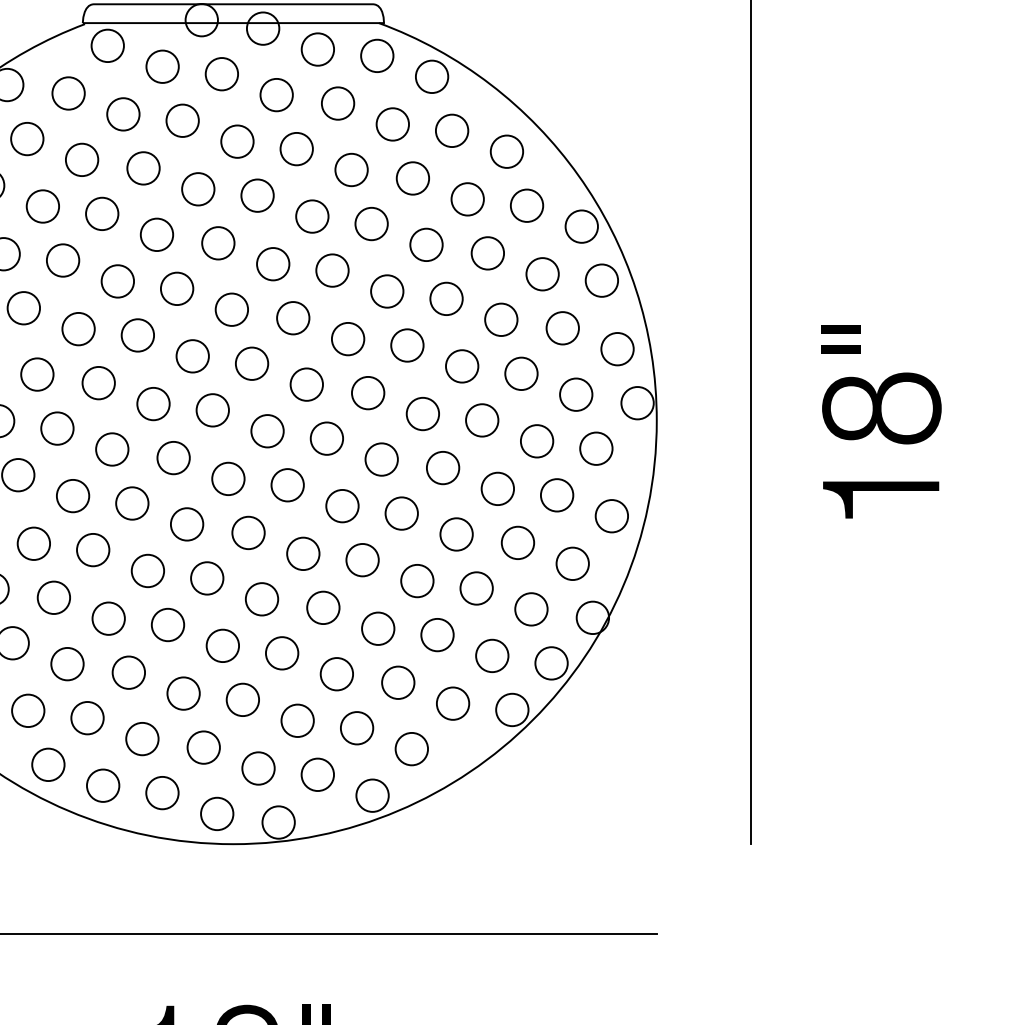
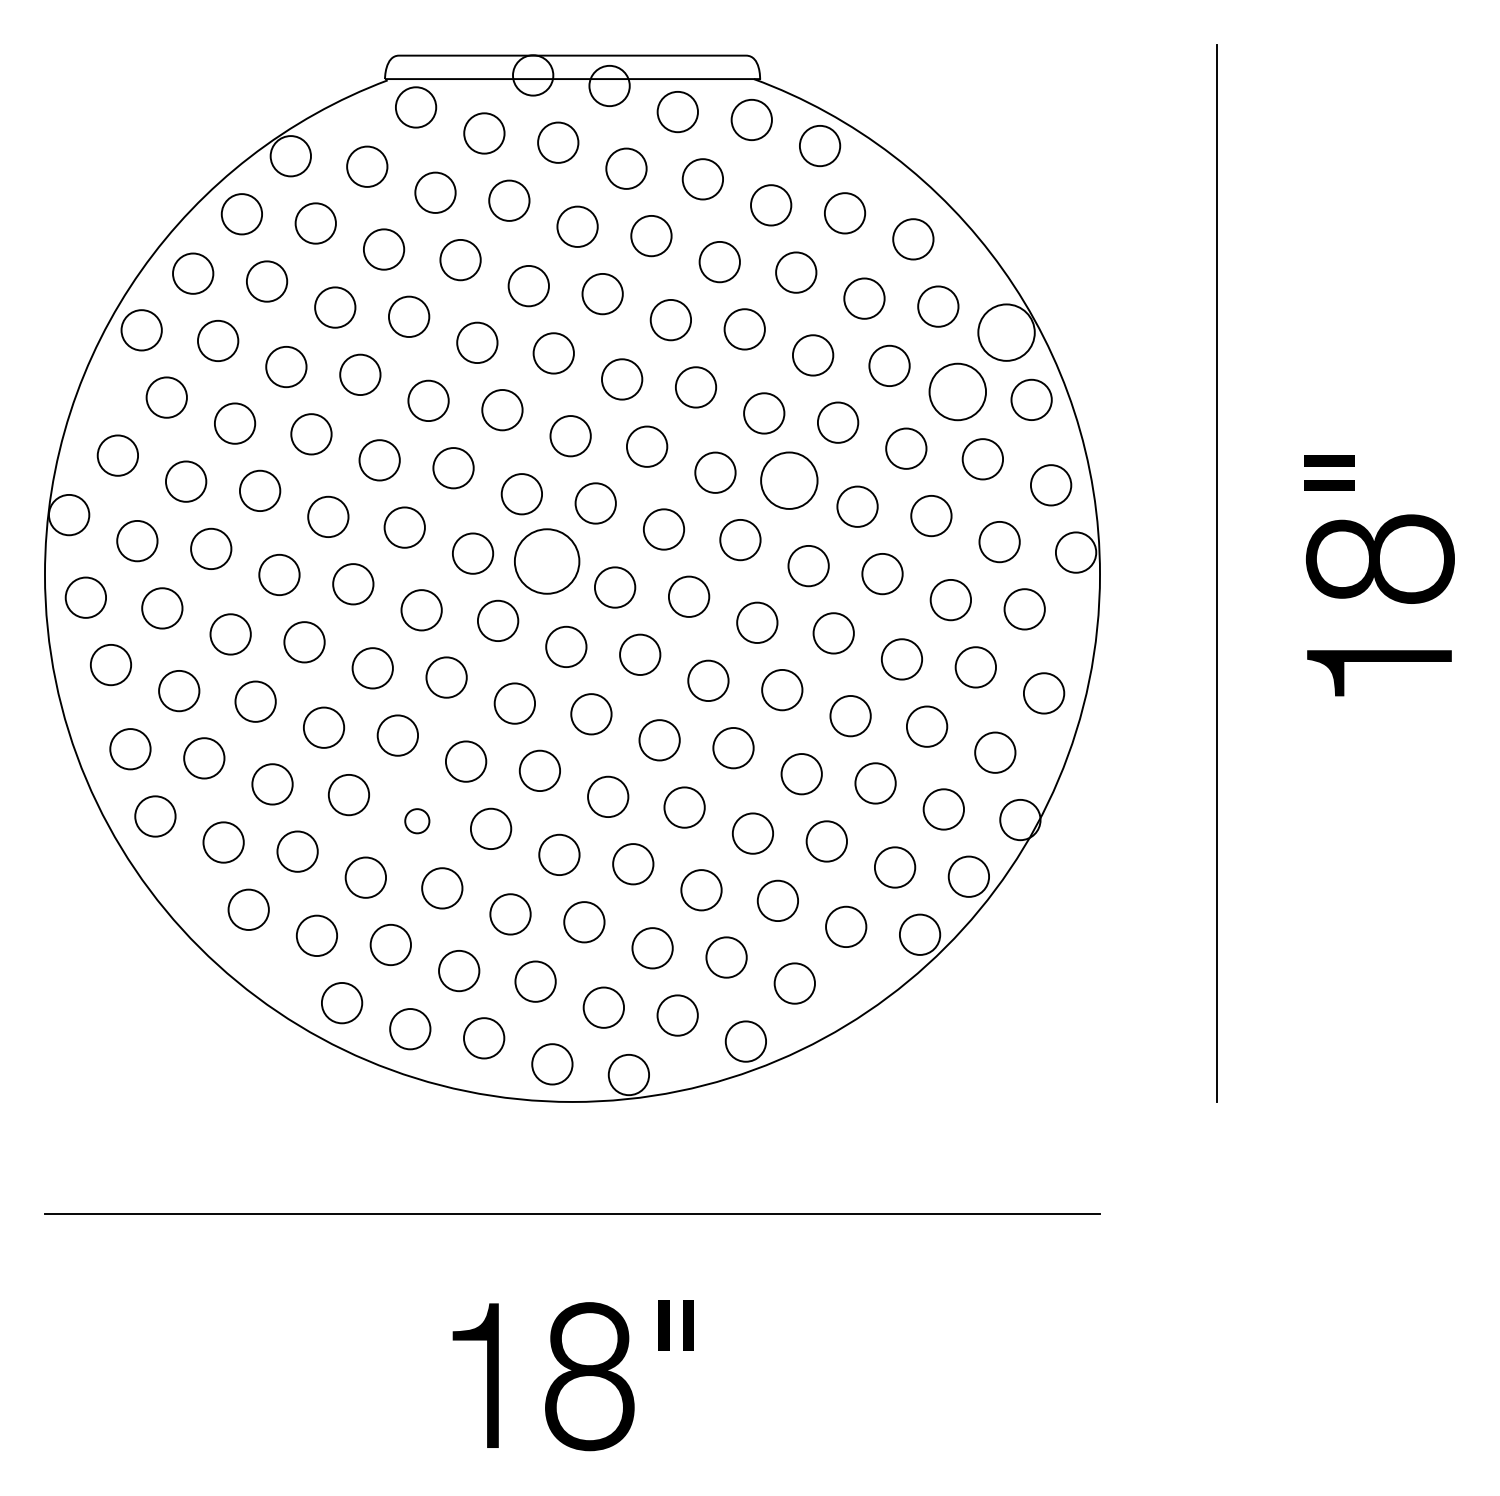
circle: (581, 226) -> (1006, 332), size x1.4
circle: (542, 273) -> (957, 391), size x1.4
circle: (407, 345) -> (789, 480), size x1.4
circle: (212, 410) -> (546, 561), size x1.6
circle: (108, 619) -> (417, 821), size x0.6

